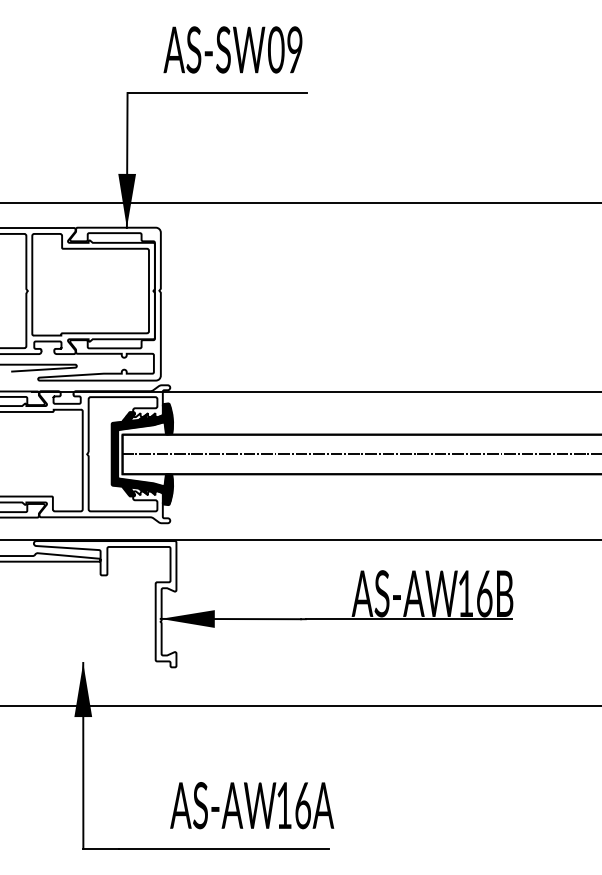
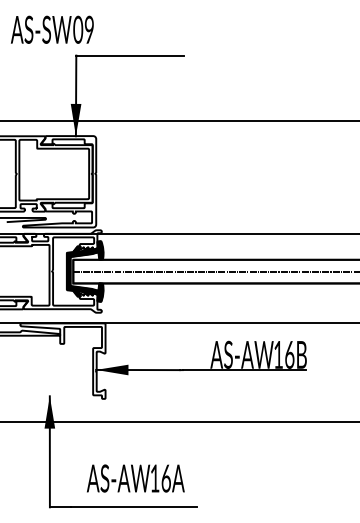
text: (233, 49) -> (52, 29), moved
text: (251, 805) -> (135, 478), moved

